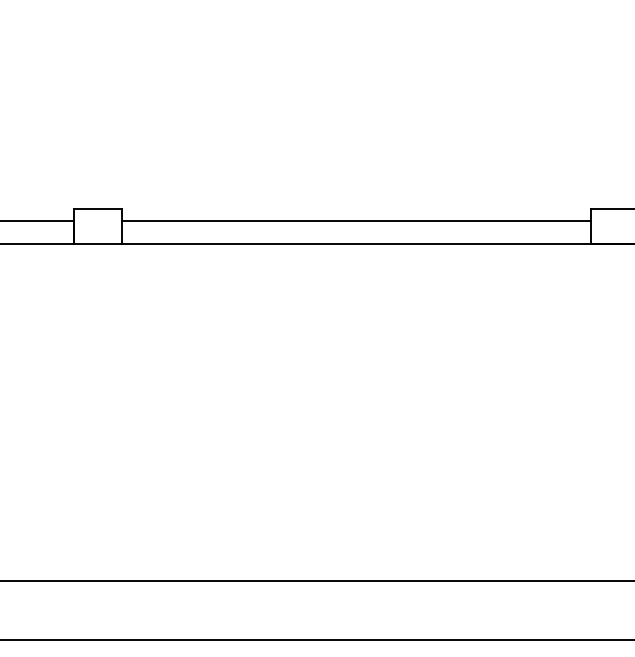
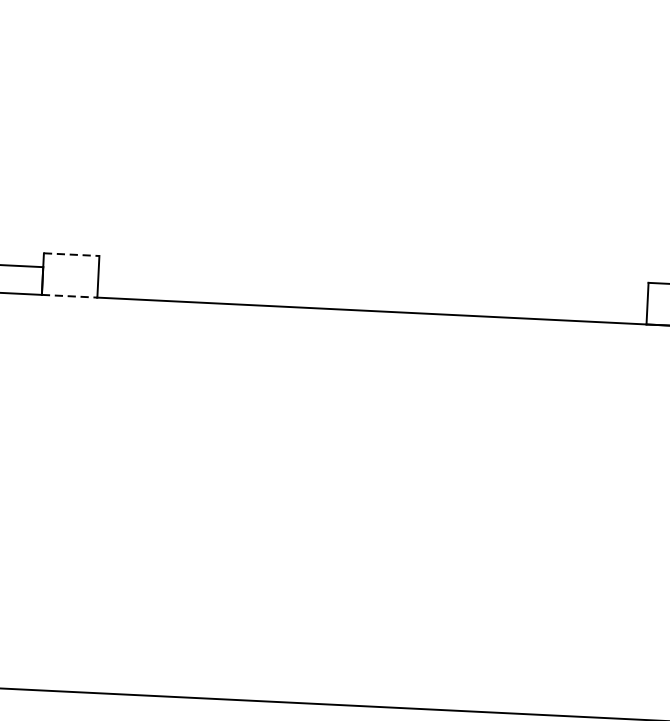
line: (98, 208) -> (72, 254), solid -> dashed
line: (355, 220) -> (372, 283), removed
line: (98, 244) -> (70, 296), solid -> dashed

